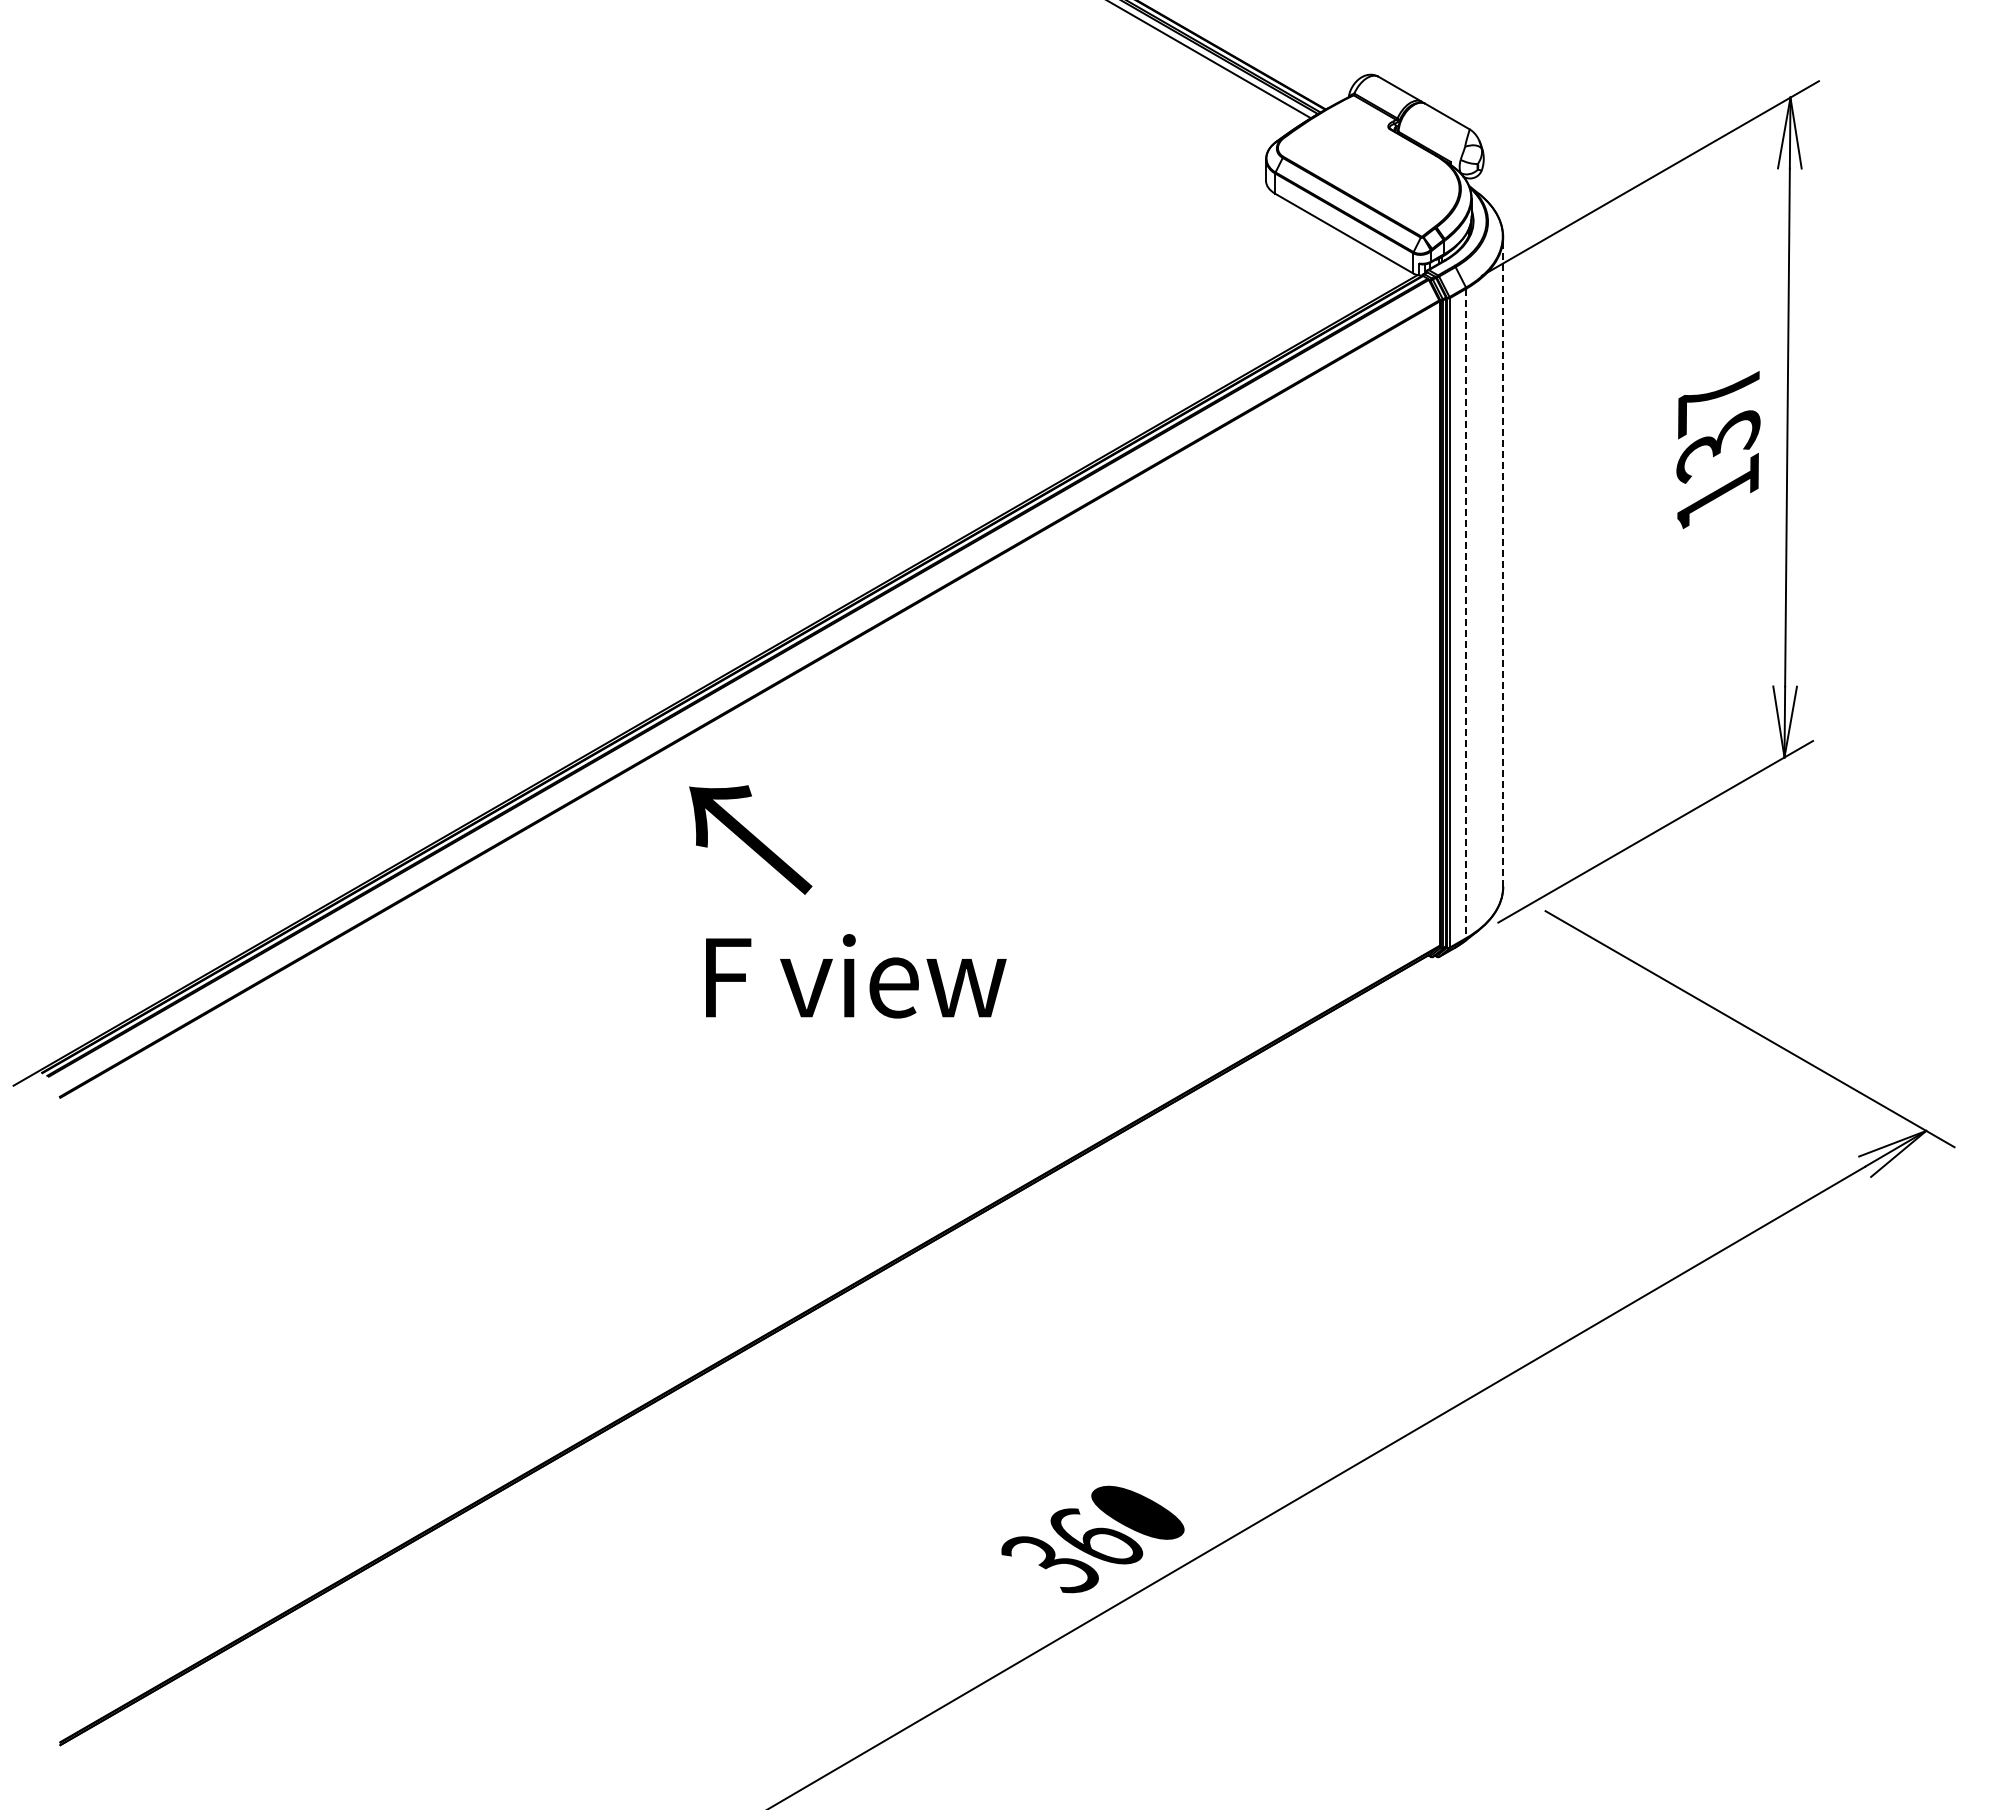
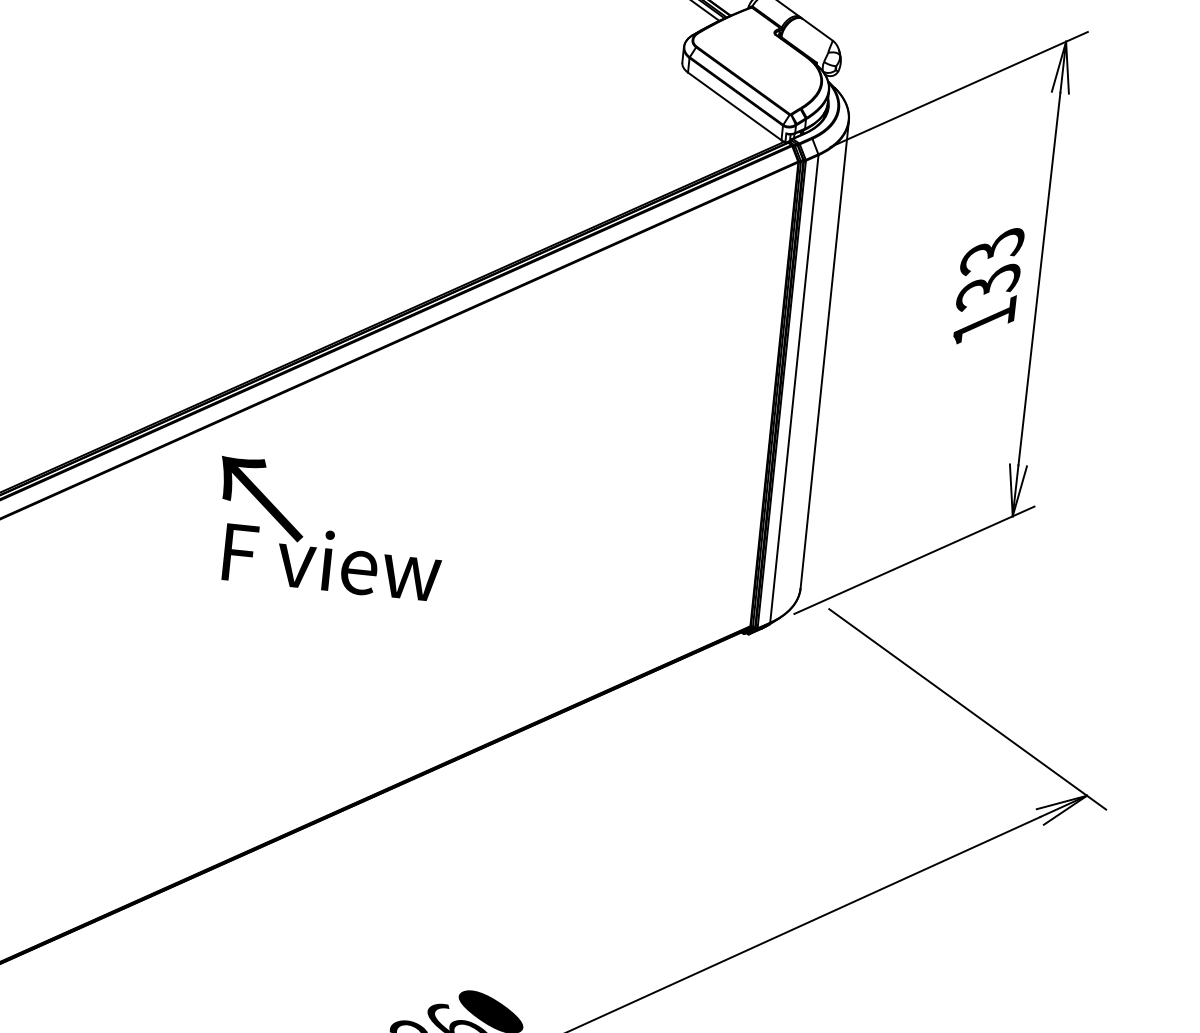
text: (1718, 399) -> (991, 253), 137 -> 133
line: (1503, 561) -> (824, 354), dashed -> solid
line: (1466, 613) -> (794, 389), dashed -> solid
text: (856, 976) -> (332, 561), moved

